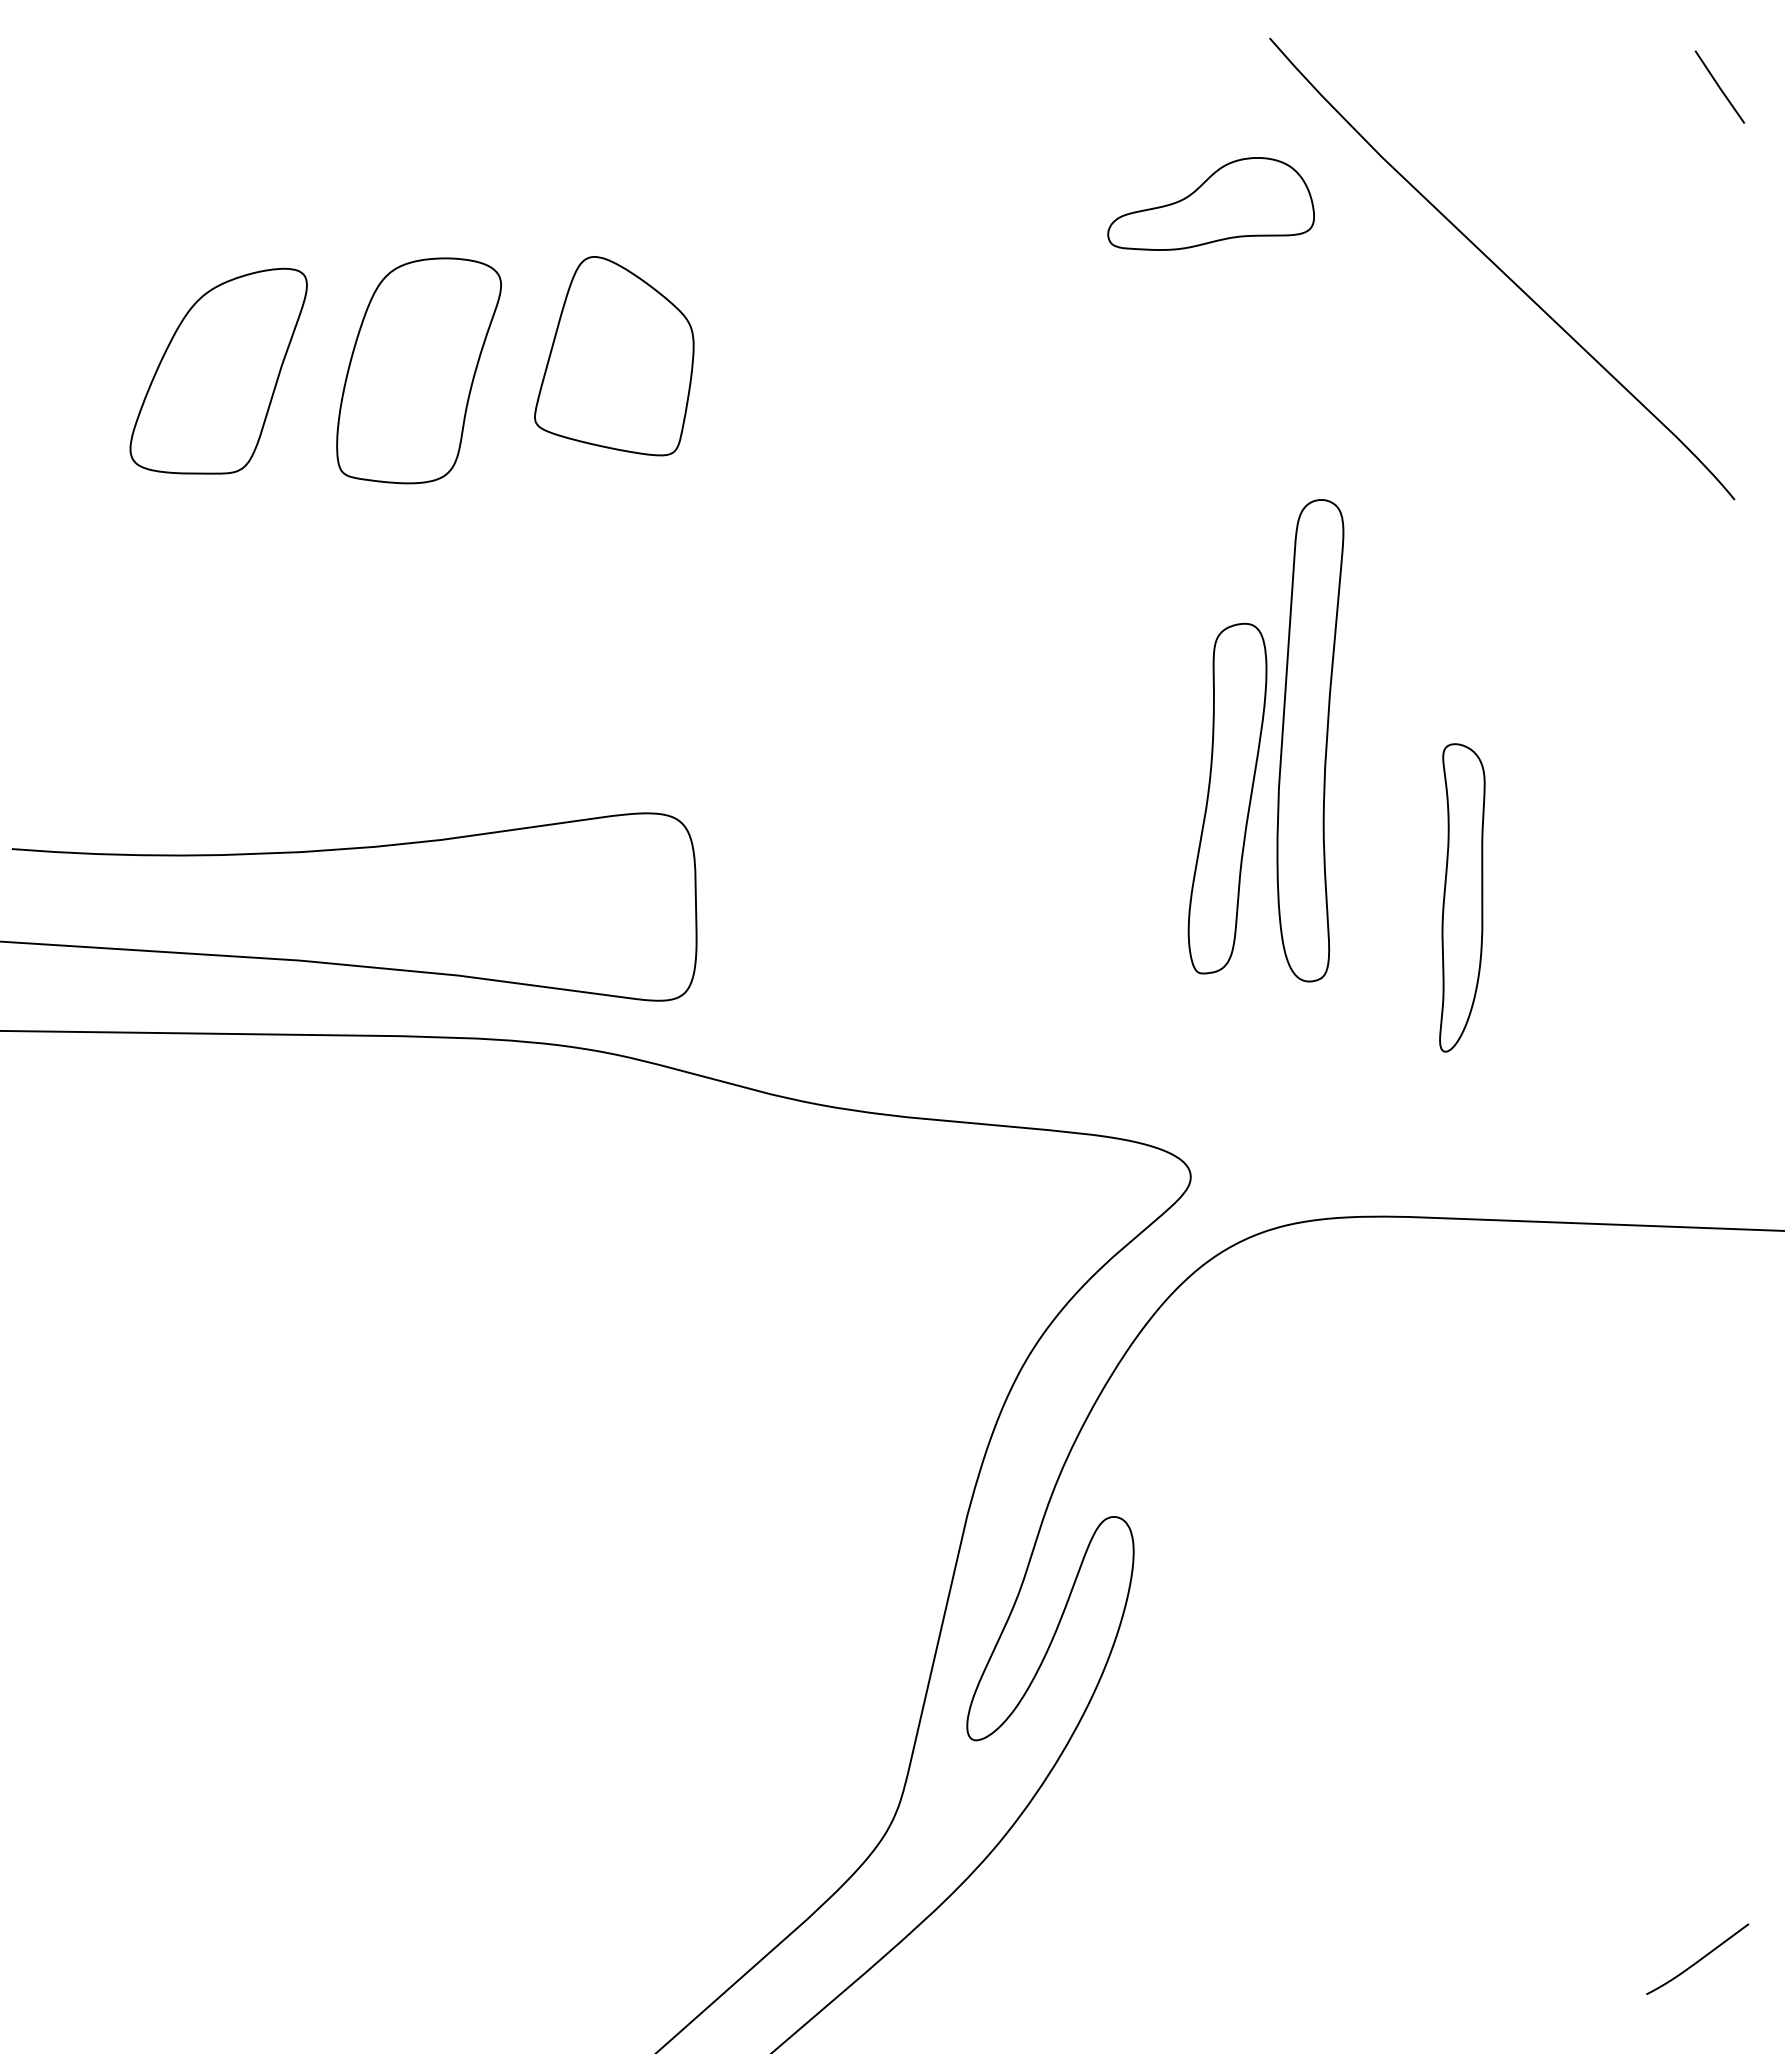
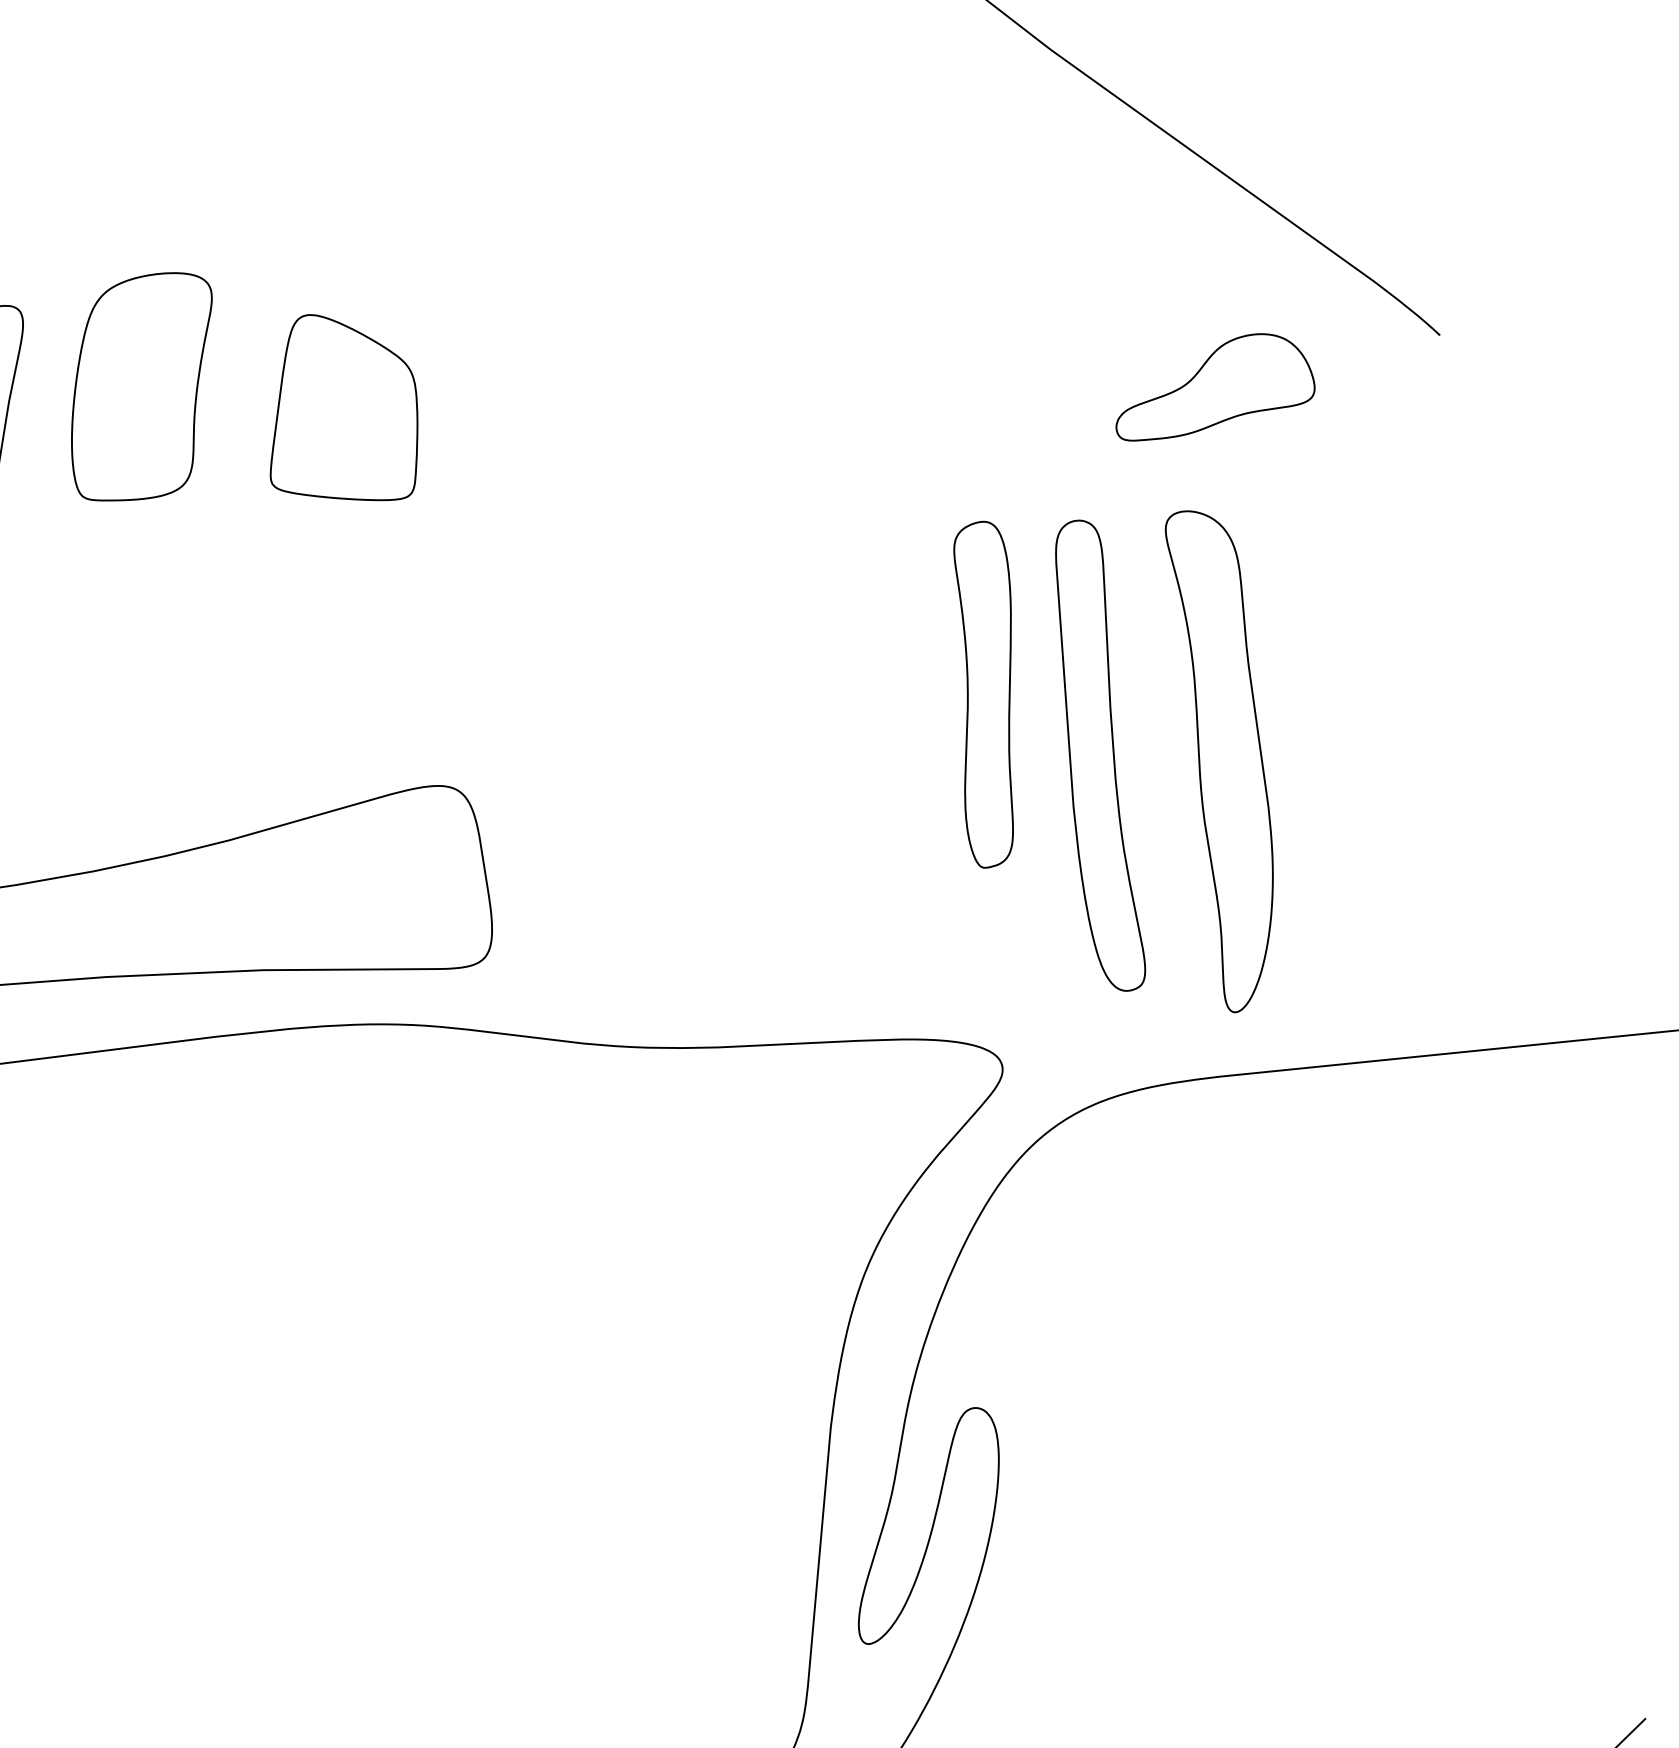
part: (1210, 203) -> (1211, 385), moved
part: (614, 356) -> (340, 409), moved
part: (1310, 740) -> (1097, 756), moved
part: (1462, 897) -> (1228, 758), size x1.67

